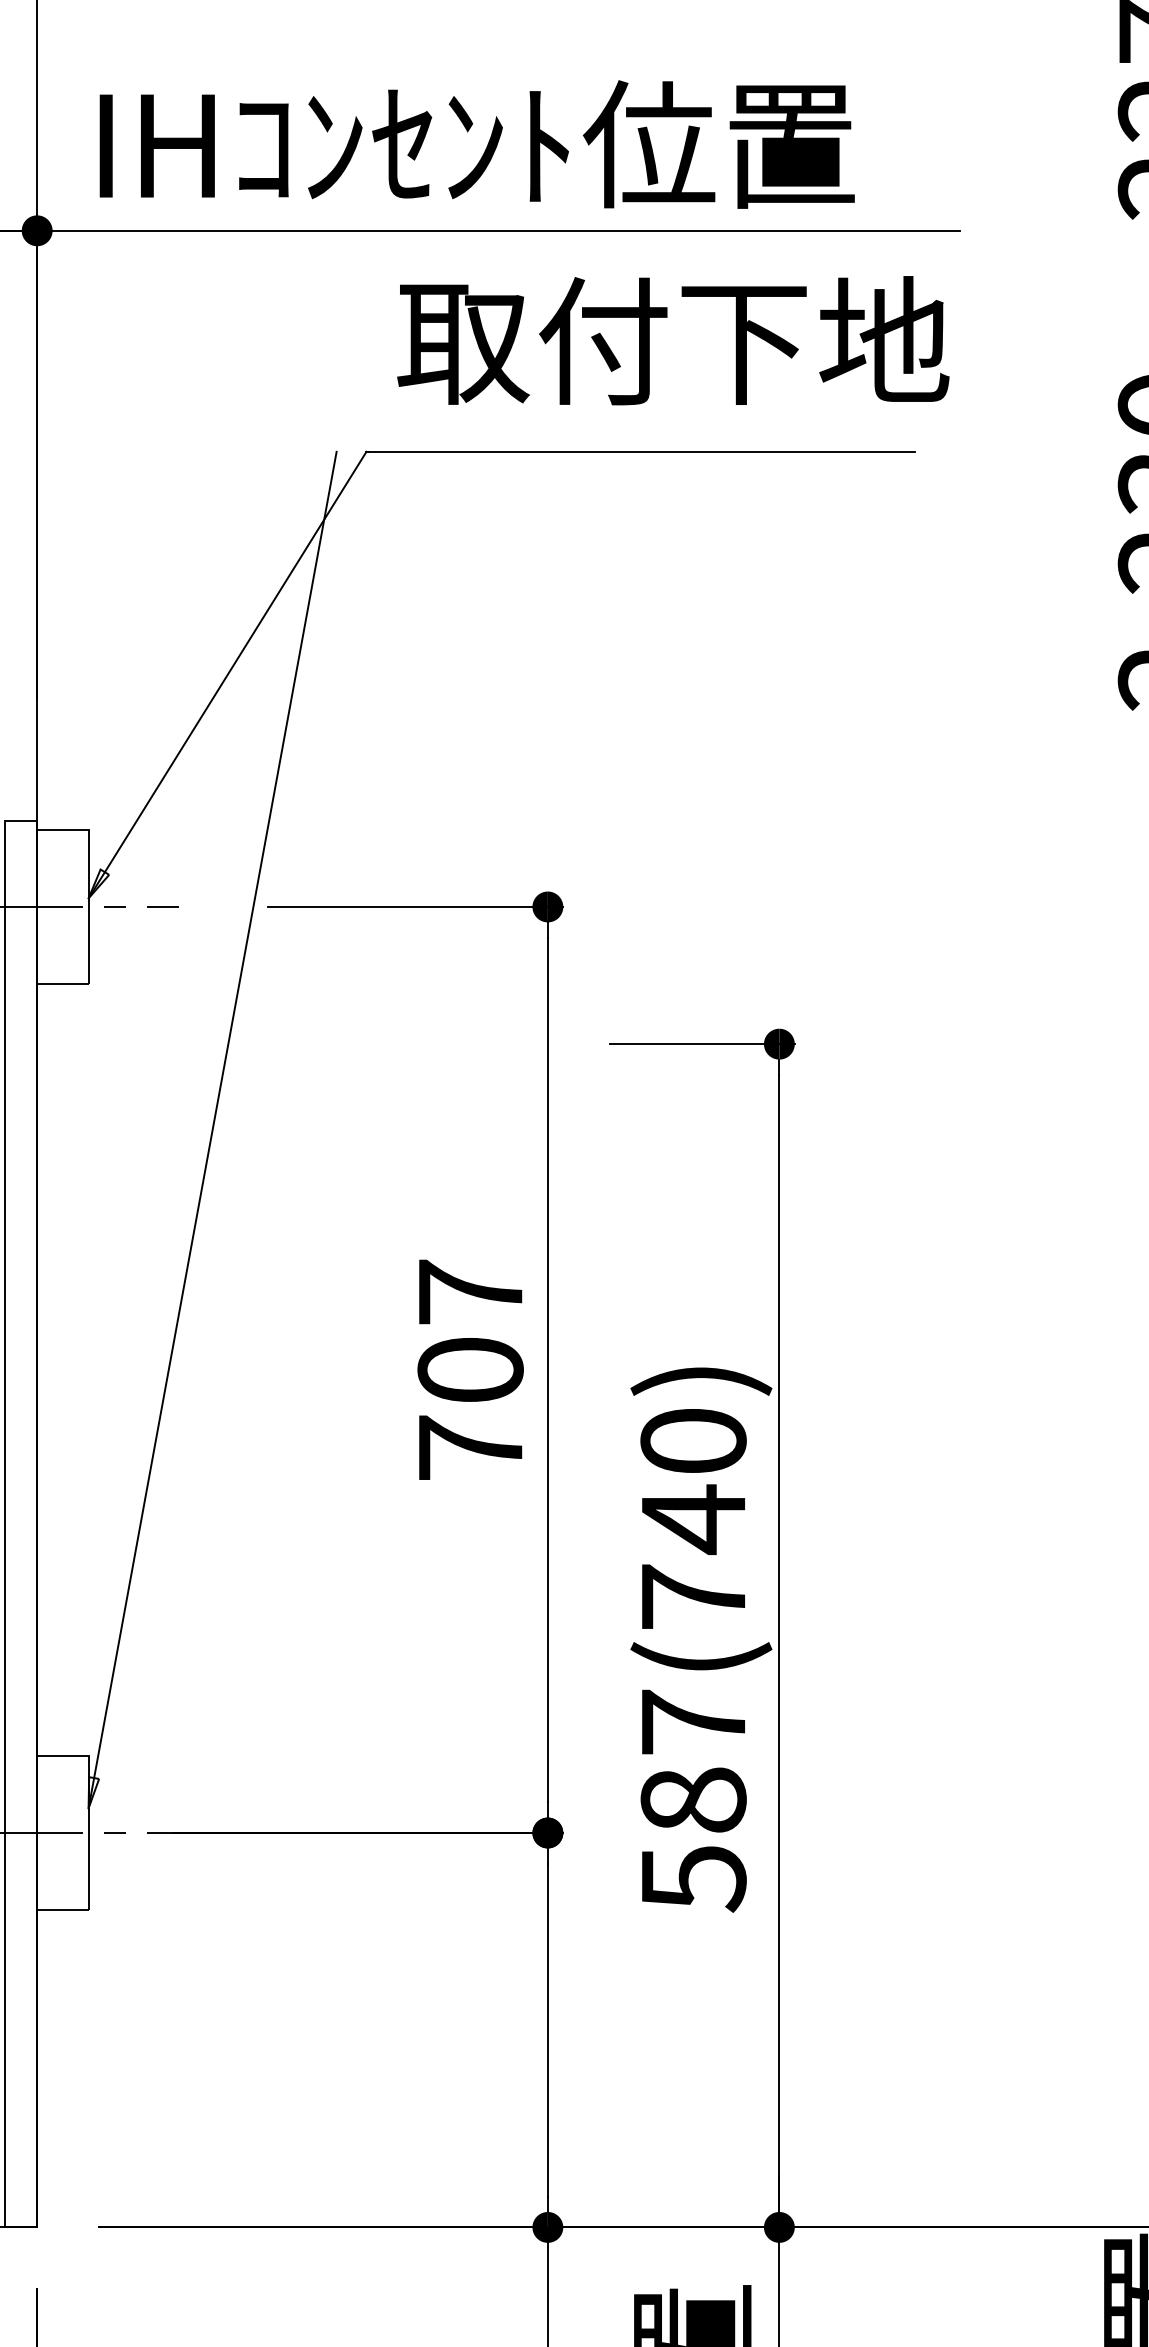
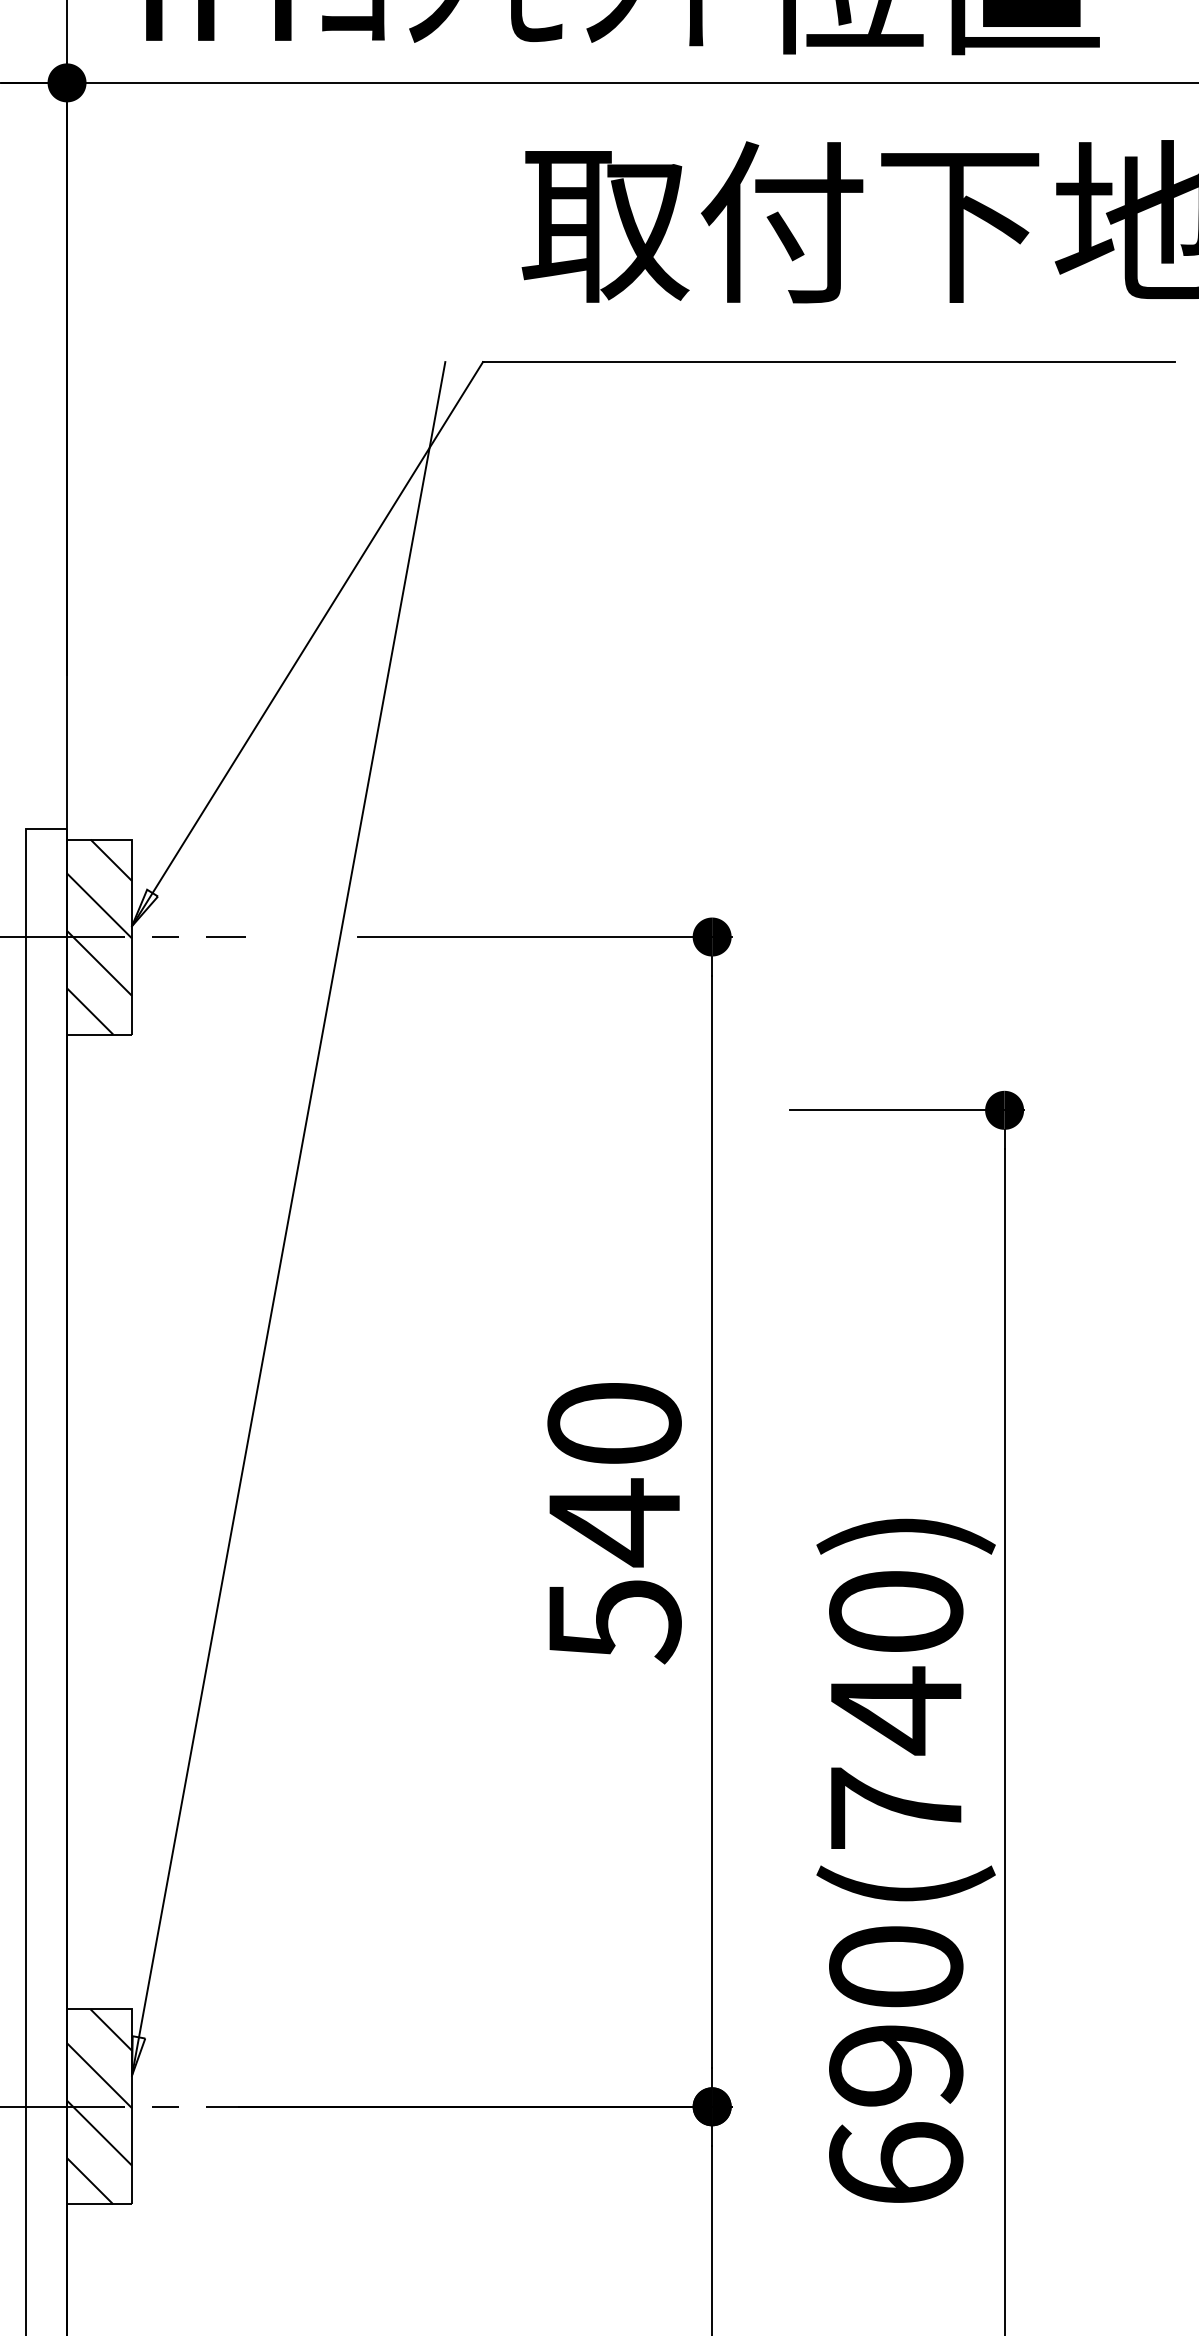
hatch: (62, 906) -> (99, 936), added
text: (470, 1370) -> (614, 1522), 707 -> 540
text: (693, 1800) -> (896, 2065), 587(740) -> 690(740)
hatch: (62, 1832) -> (99, 2106), added

